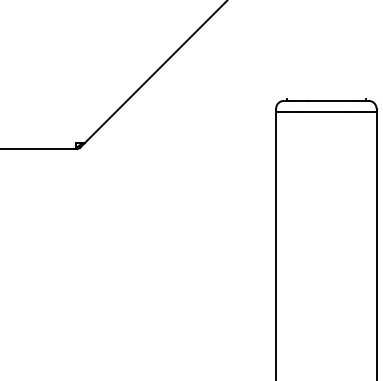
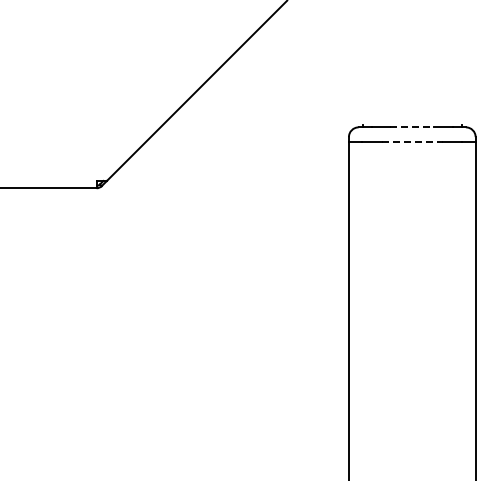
line: (326, 101) -> (412, 127), solid -> dashed
line: (326, 112) -> (412, 141), solid -> dashed

